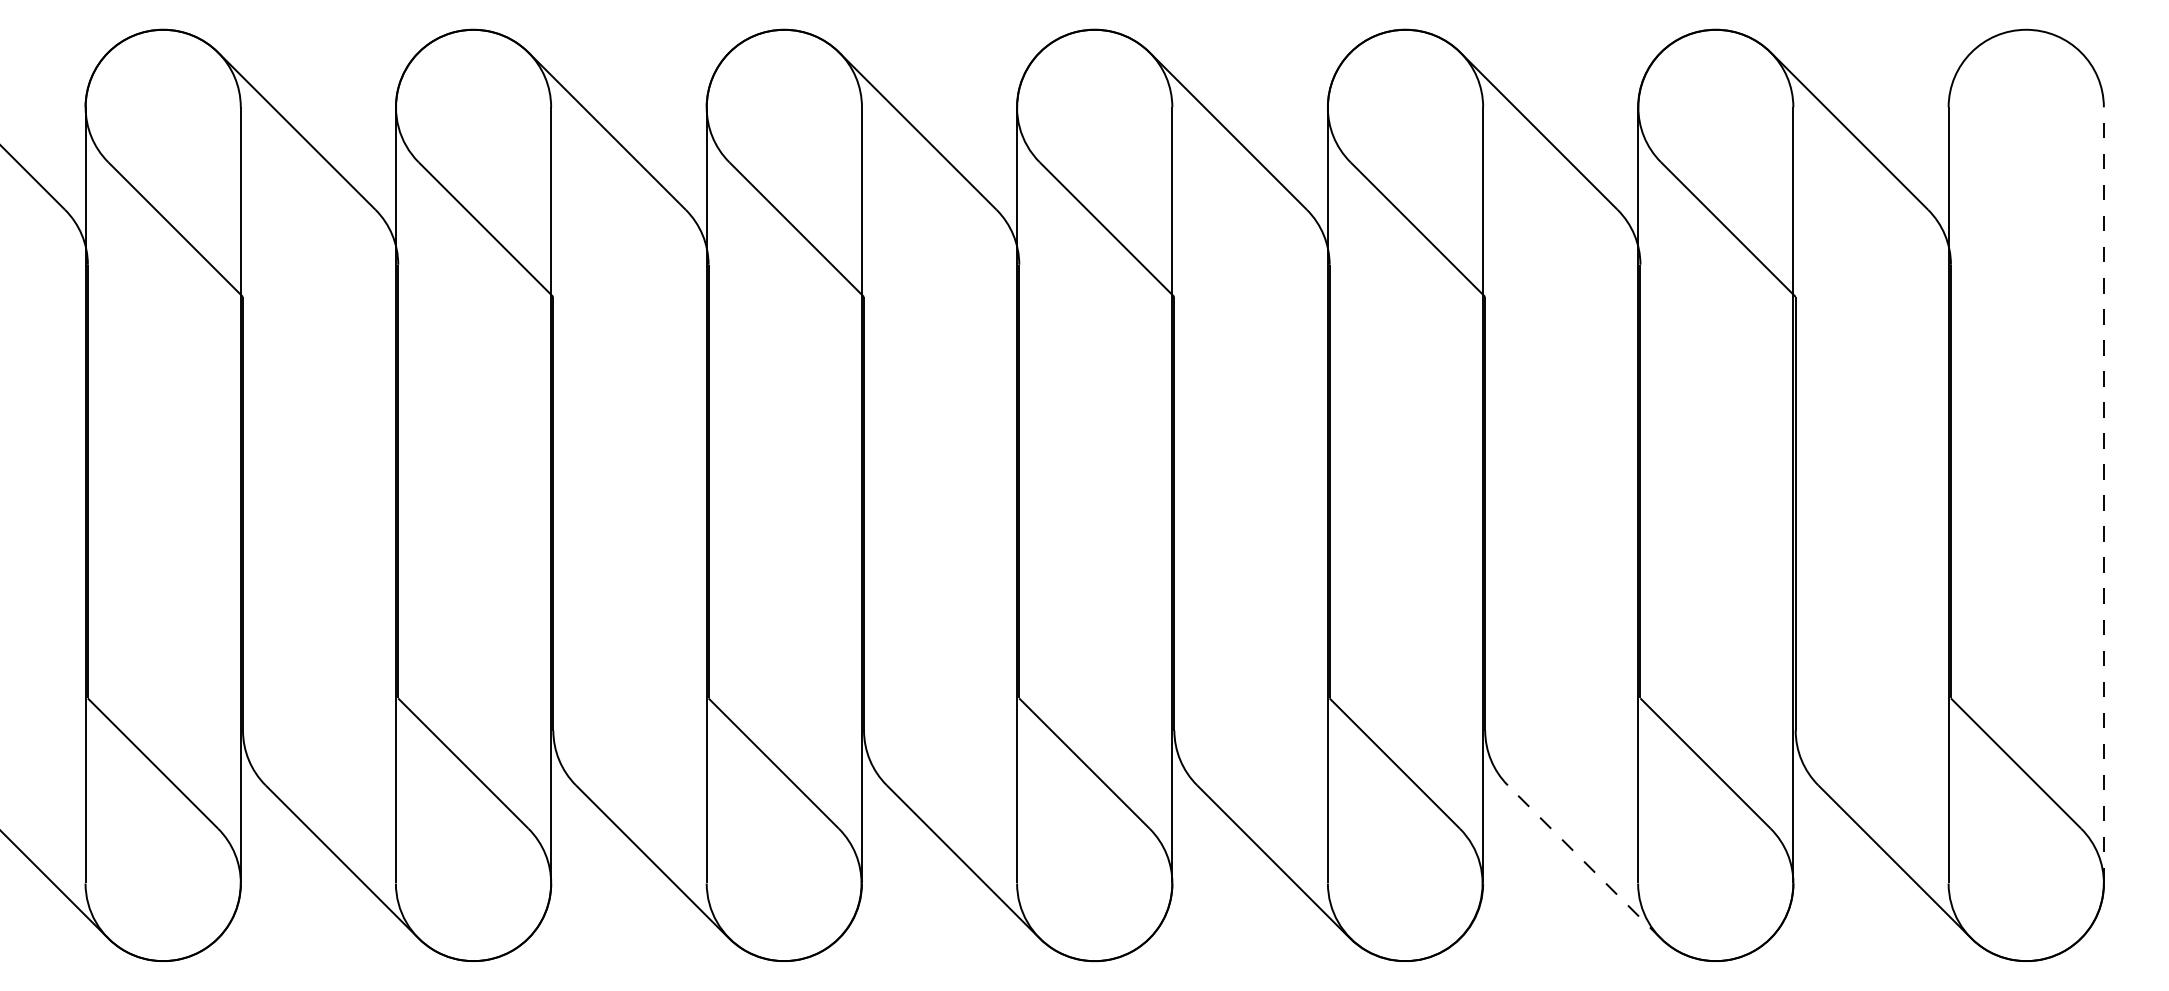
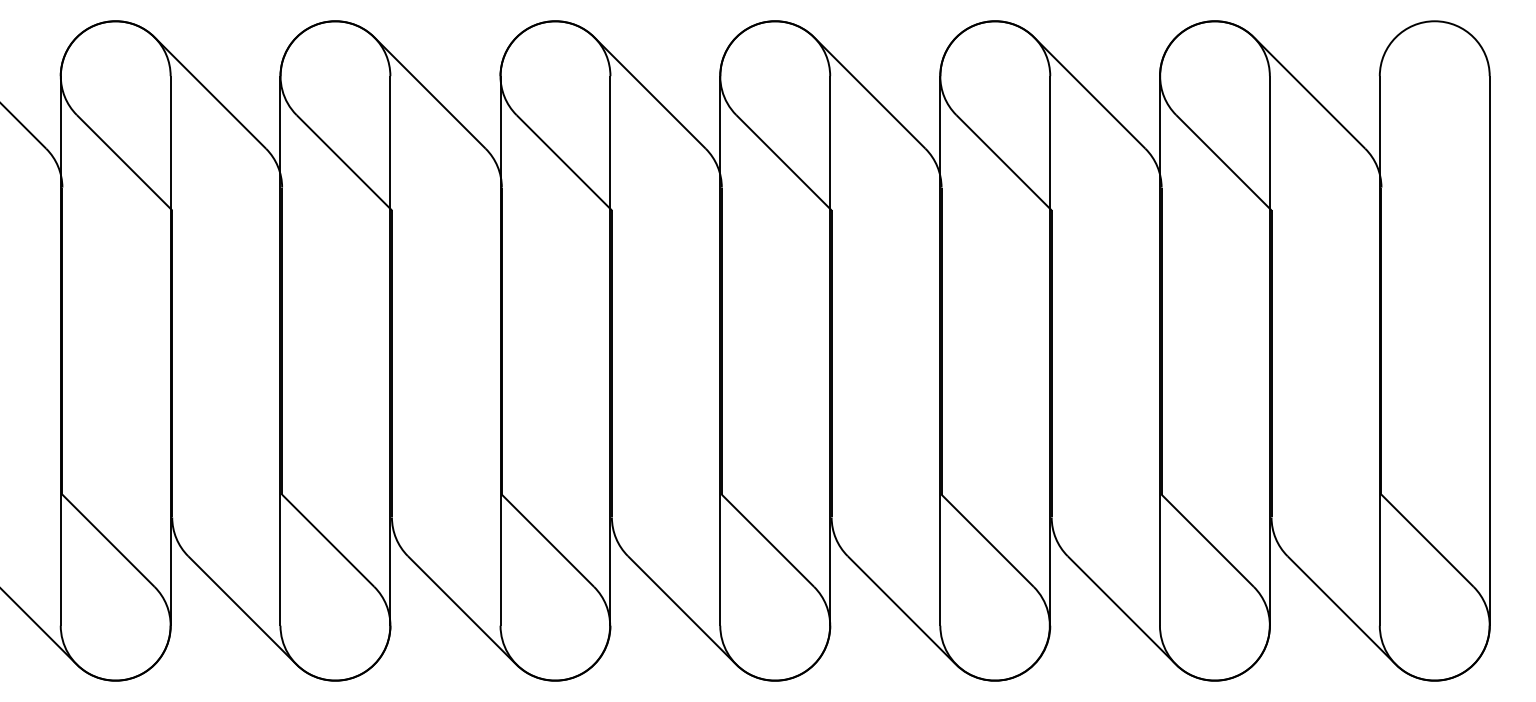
line: (2103, 494) -> (1489, 350), dashed -> solid
line: (1584, 861) -> (1122, 610), dashed -> solid

